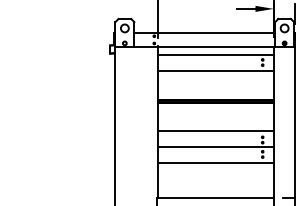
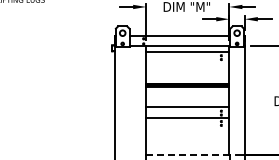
line: (215, 70) -> (187, 63), removed
line: (215, 162) -> (187, 129), removed
line: (215, 199) -> (187, 155), solid -> dashed

